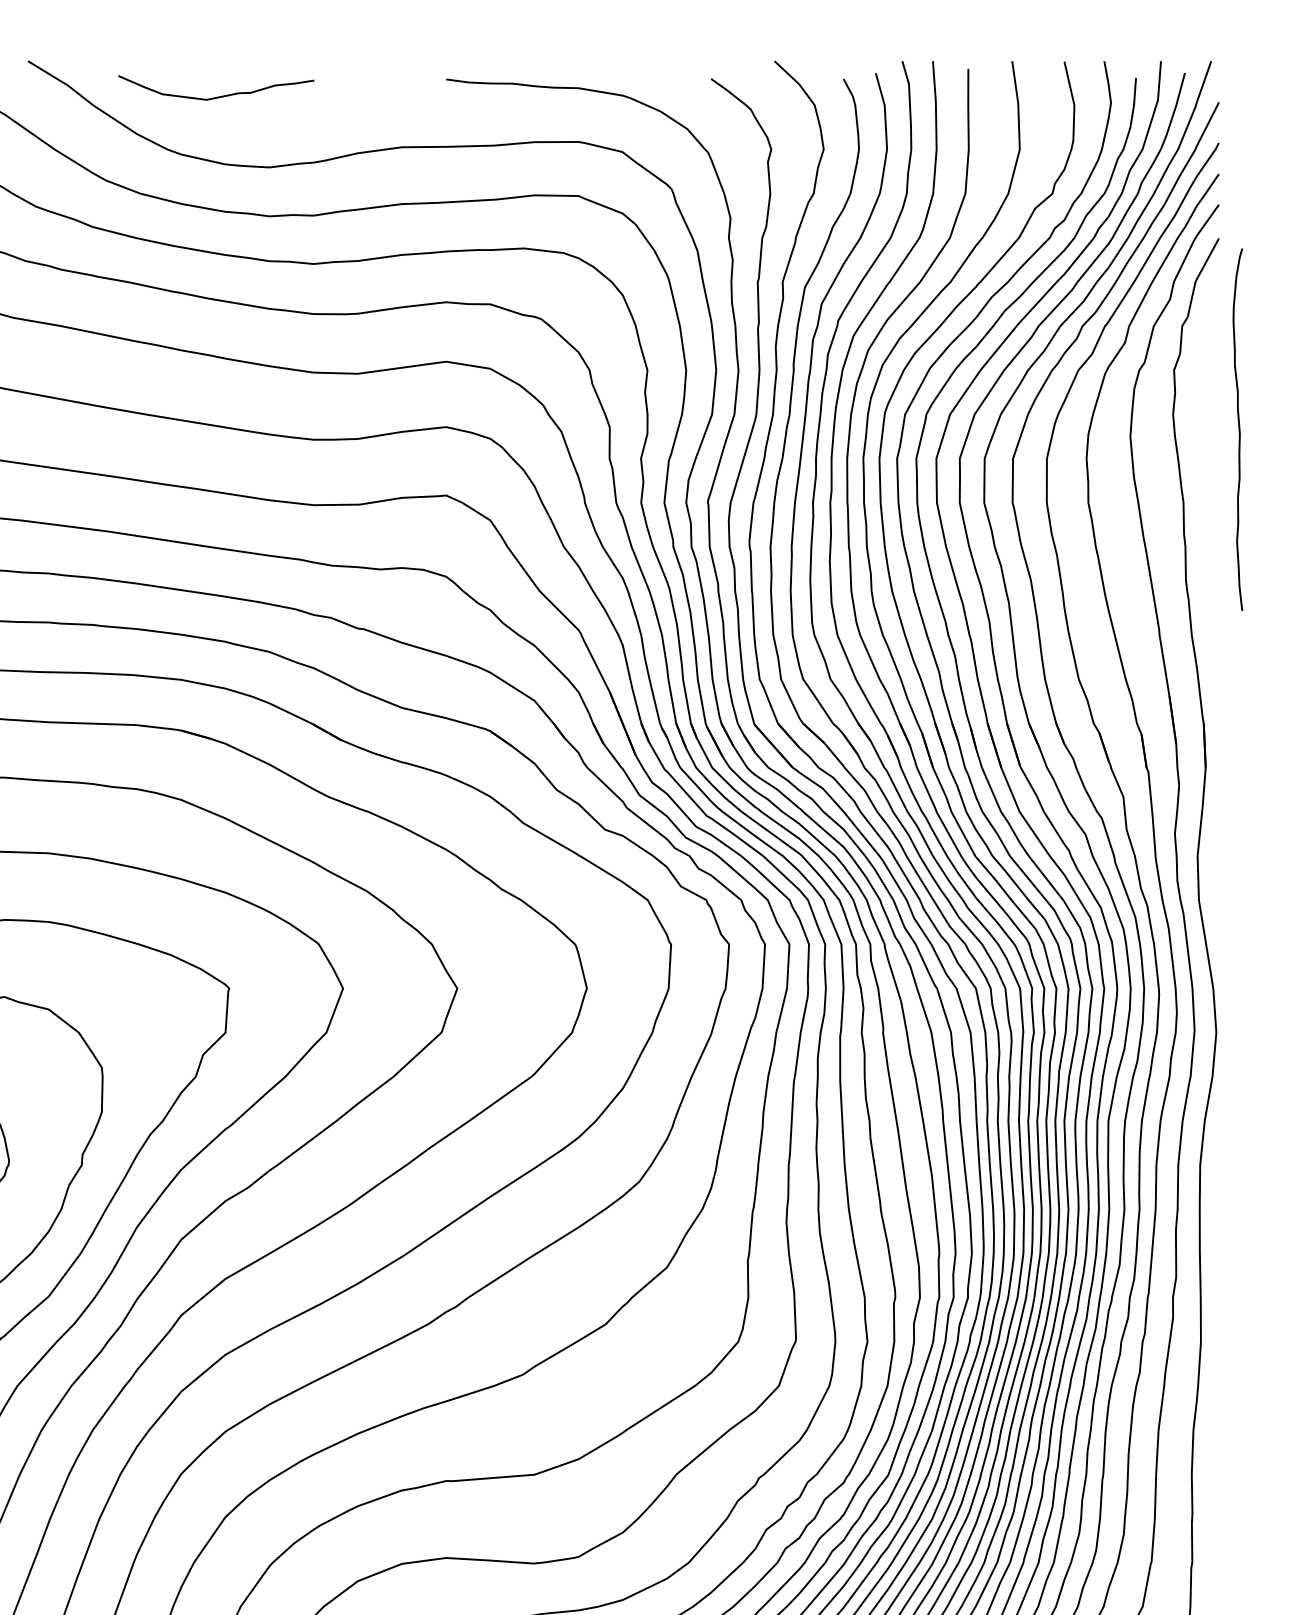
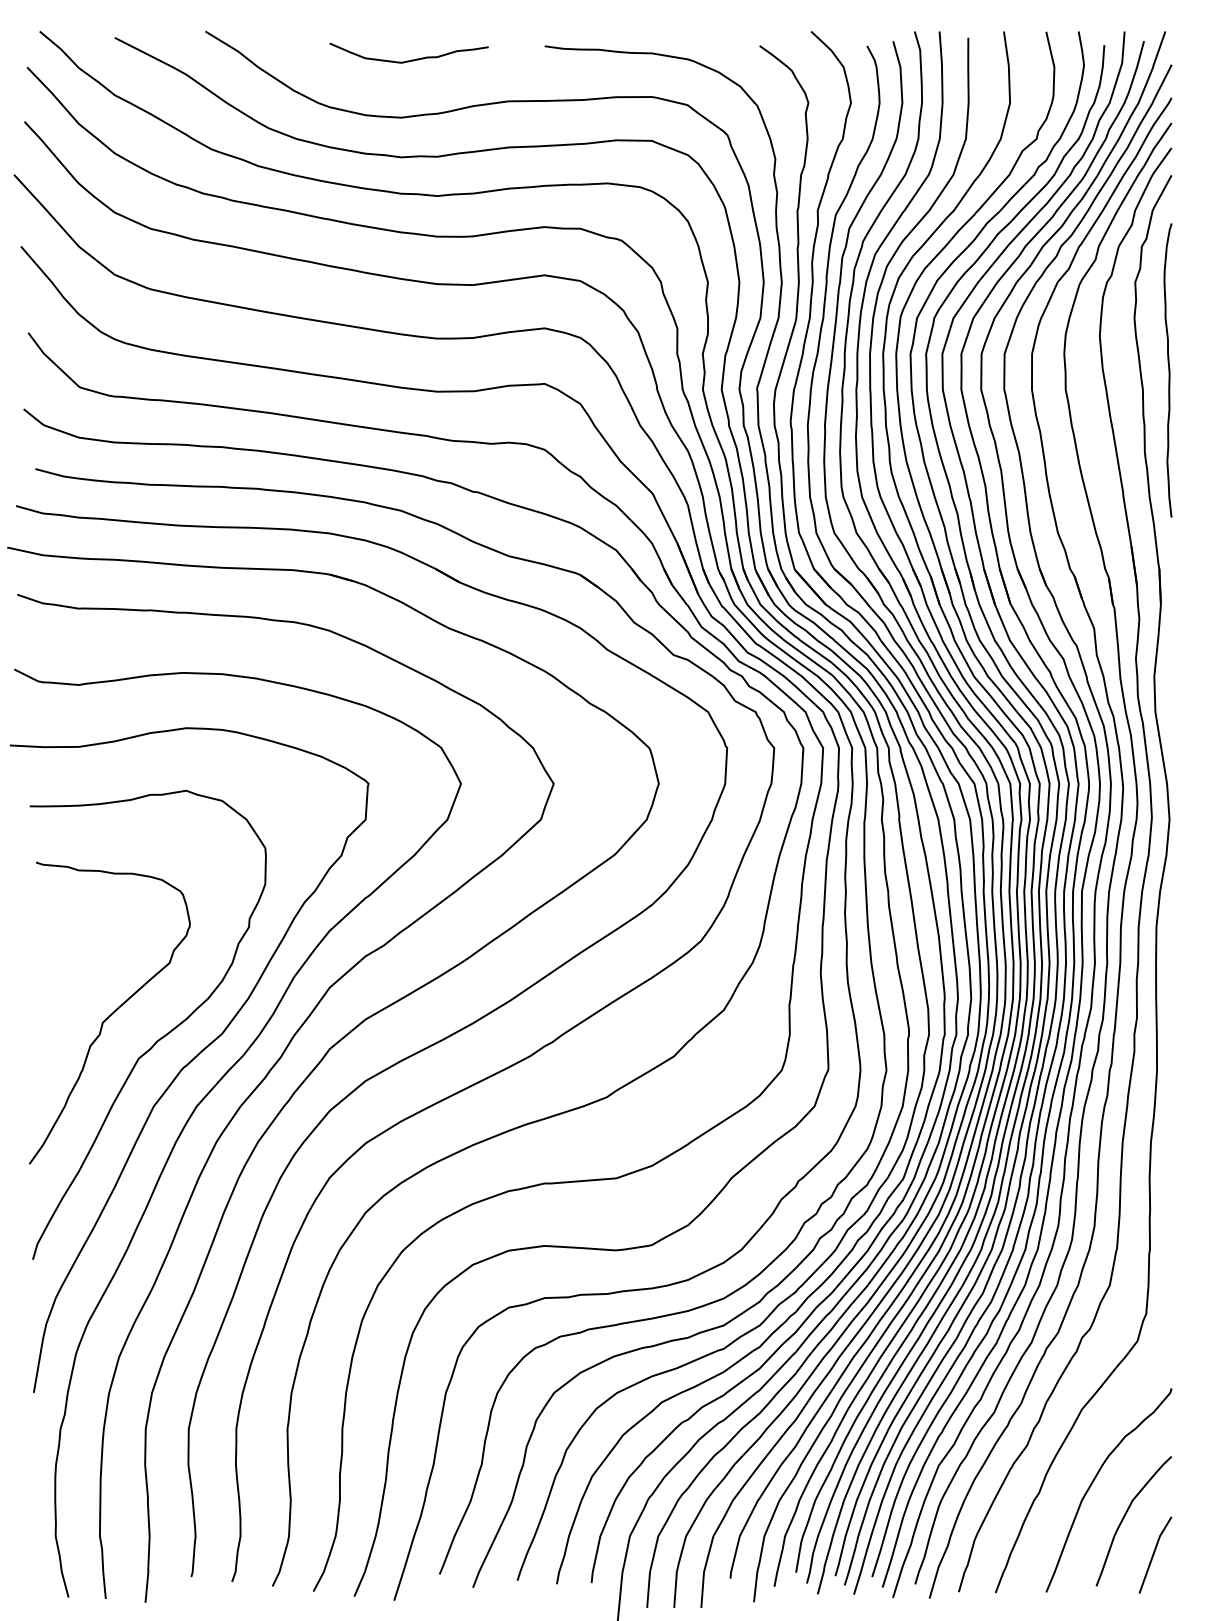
curve: (219, 95) -> (411, 59), moved
curve: (1238, 429) -> (1168, 370), moved

